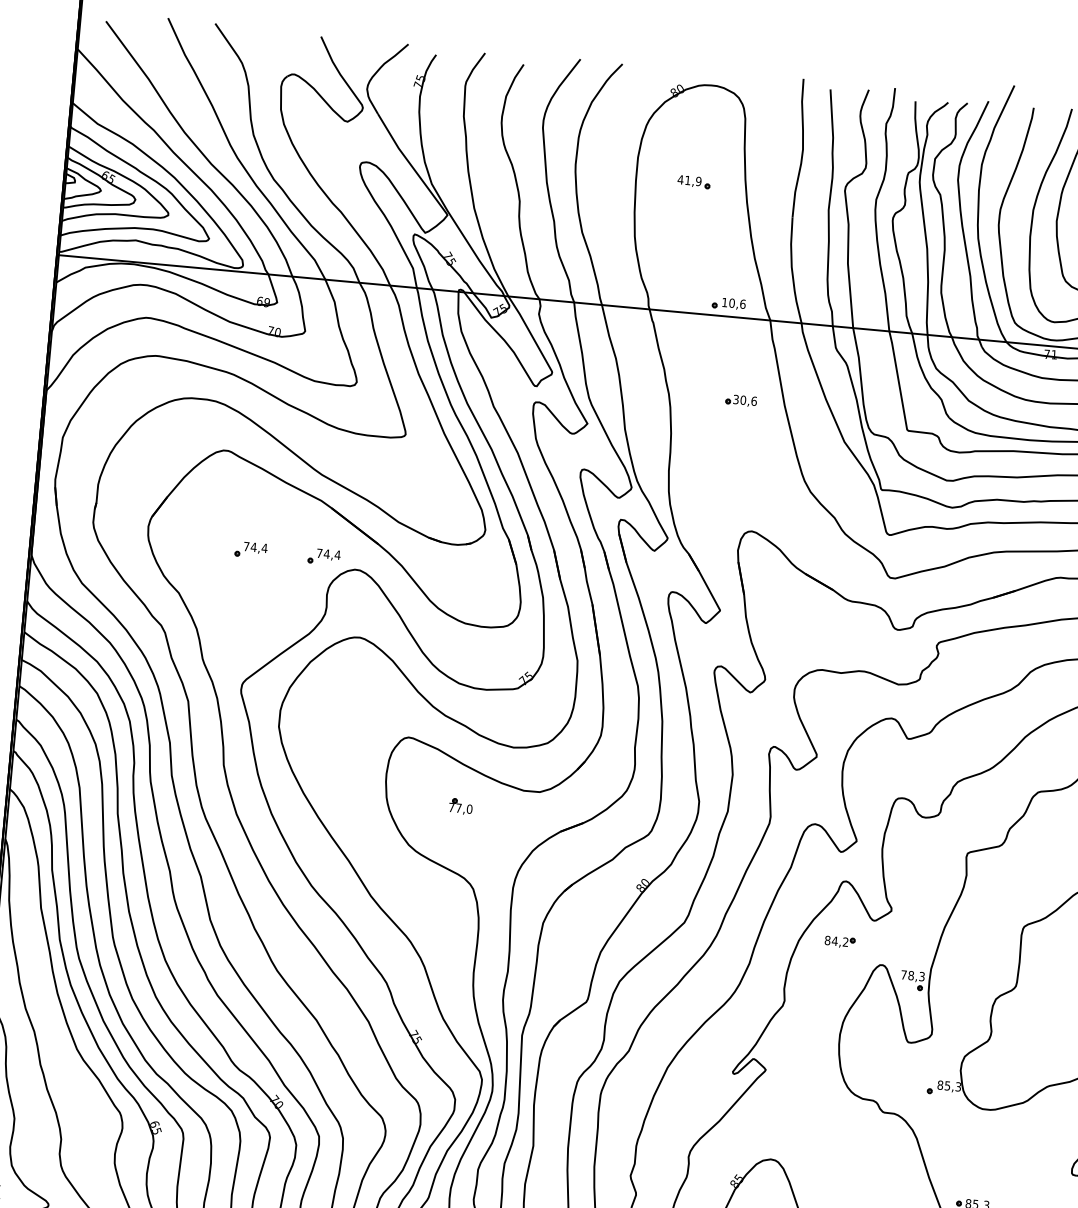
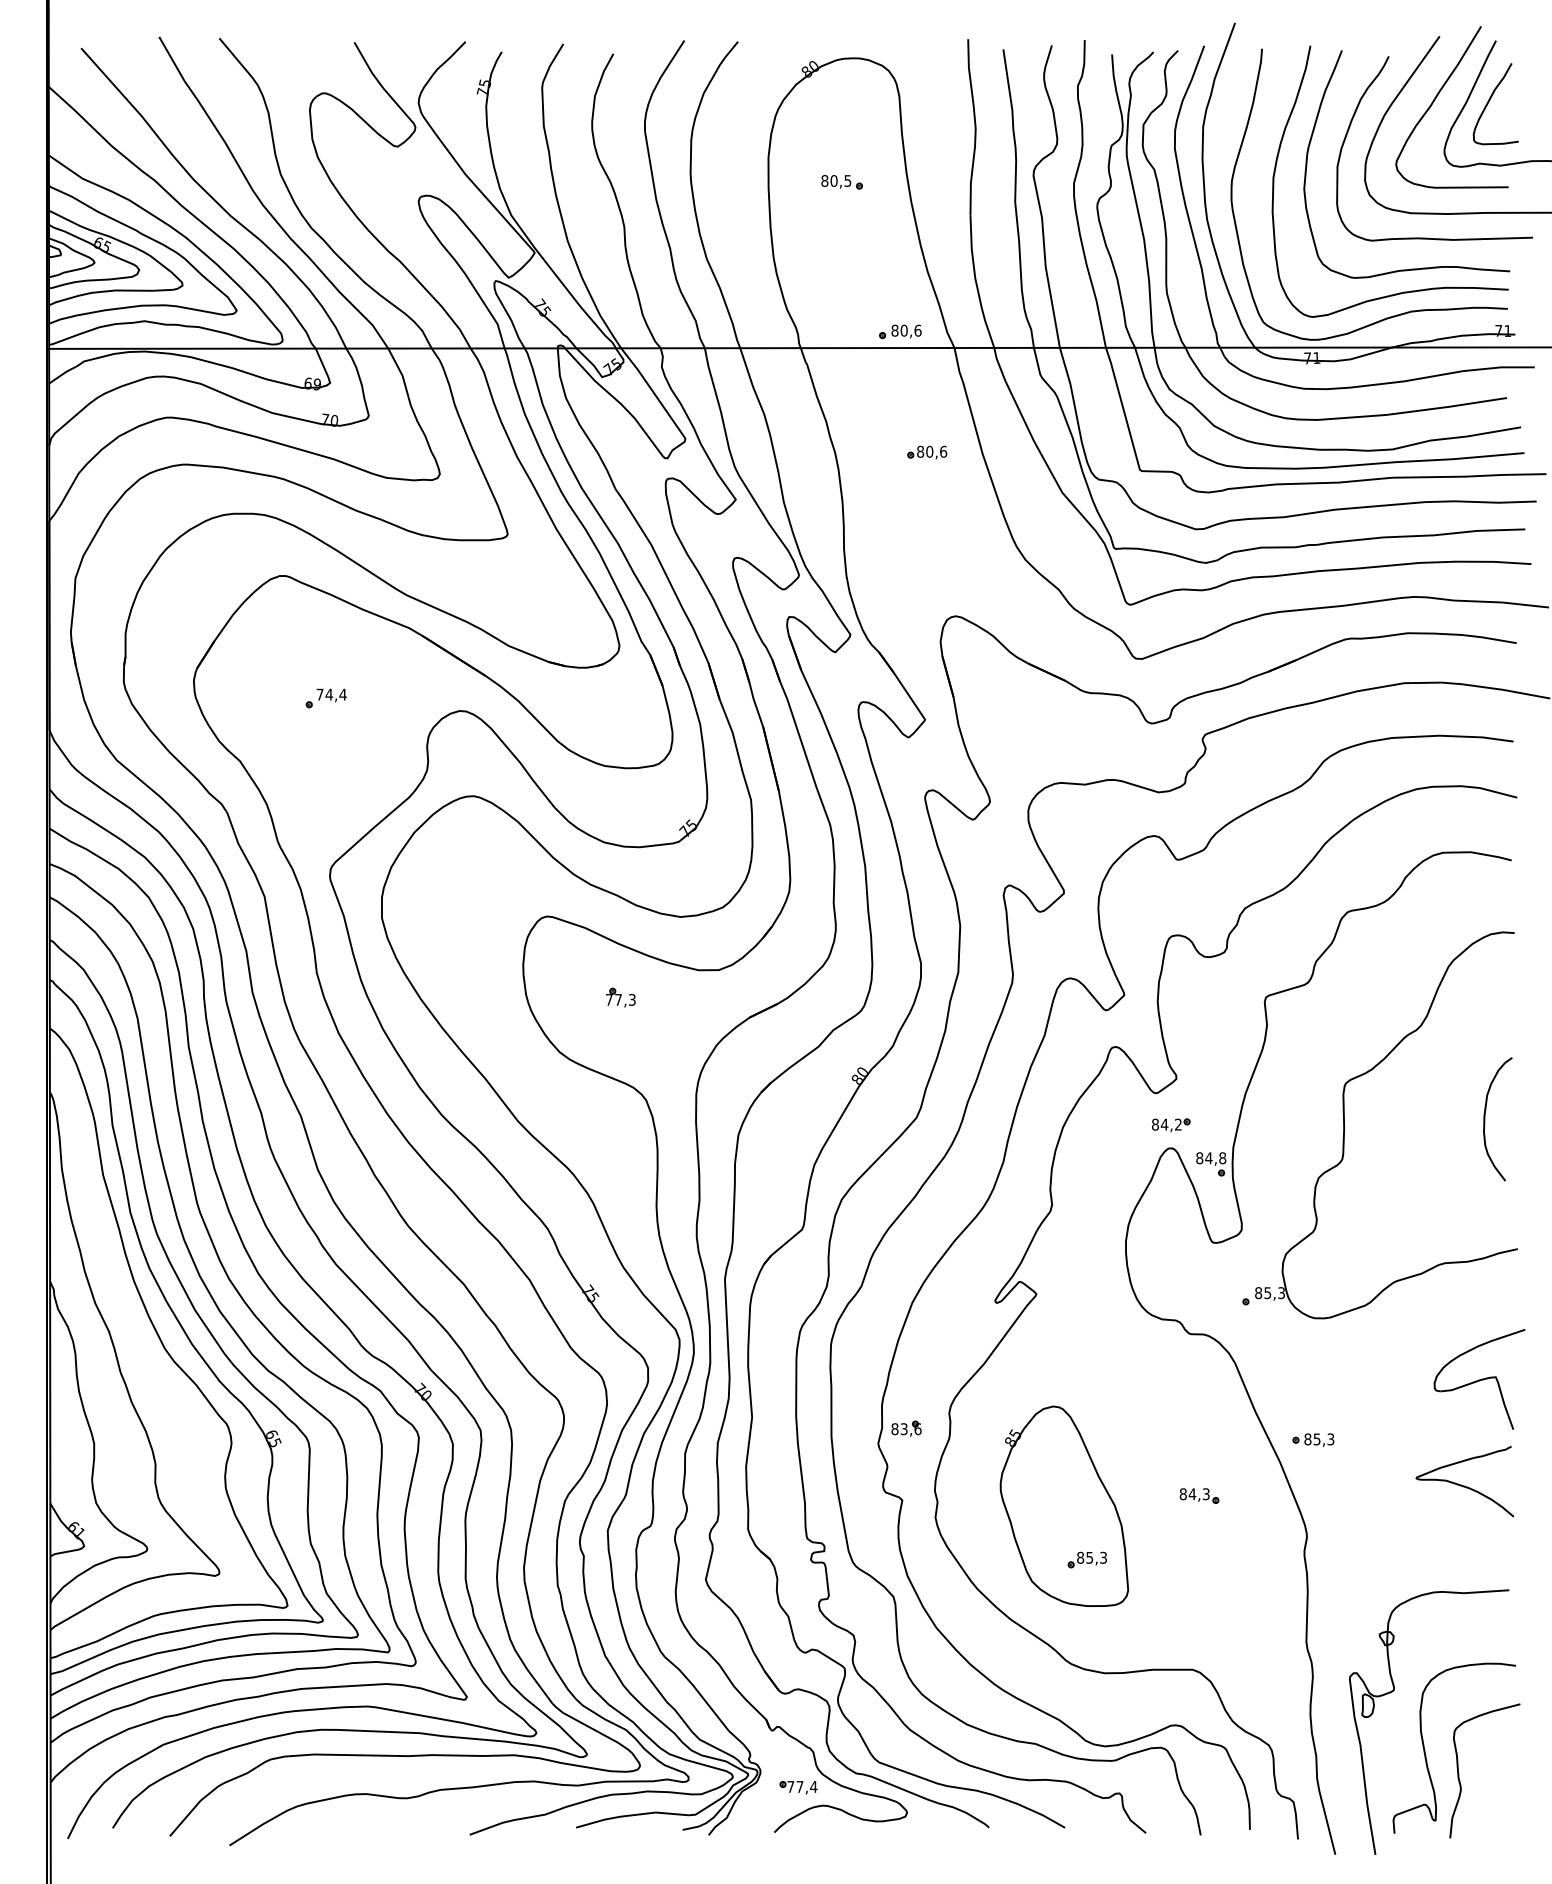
text: (689, 180) -> (836, 180), 41,9 -> 80,5
text: (724, 302) -> (894, 330), 10,6 -> 80,6
text: (736, 399) -> (920, 451), 30,6 -> 80,6
part: (323, 556) -> (418, 698), removed
text: (469, 808) -> (631, 999), 77,0 -> 77,3
part: (840, 942) -> (1171, 1125), moved
text: (913, 976) -> (1211, 1158), 78,3 -> 84,8
part: (653, 1165) -> (906, 1428), added

